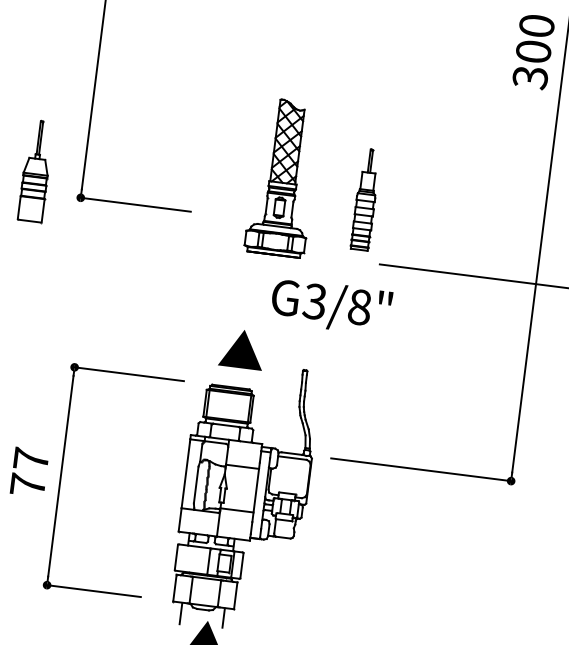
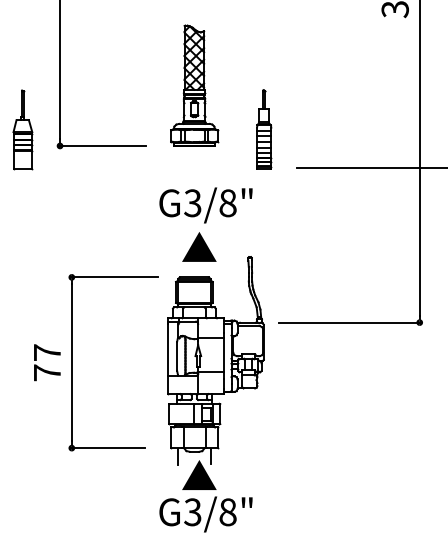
part: (283, 177) -> (194, 85), moved
part: (366, 199) -> (264, 129), moved
text: (330, 306) -> (205, 205), moved

